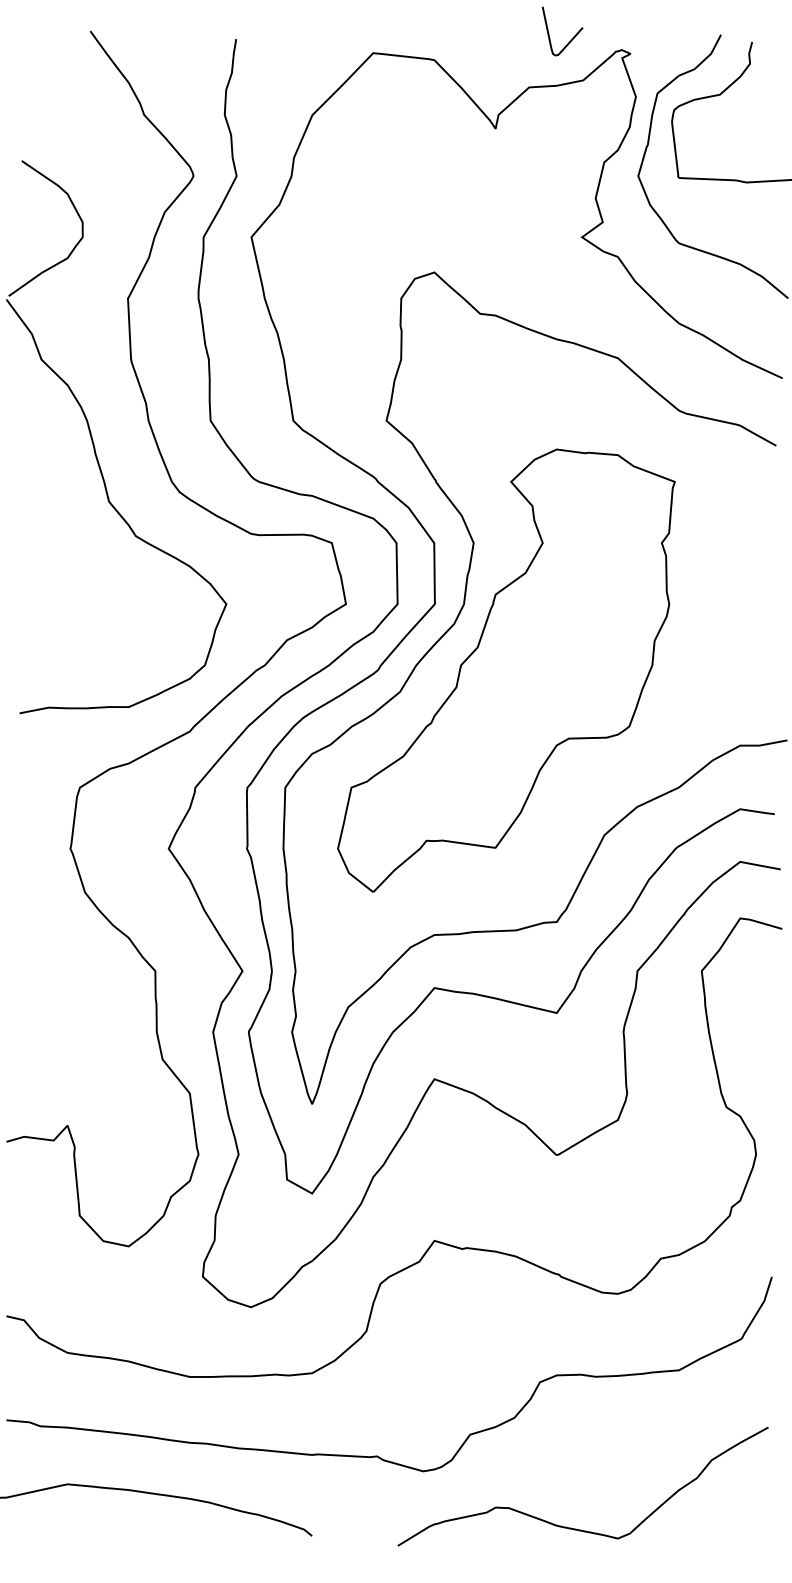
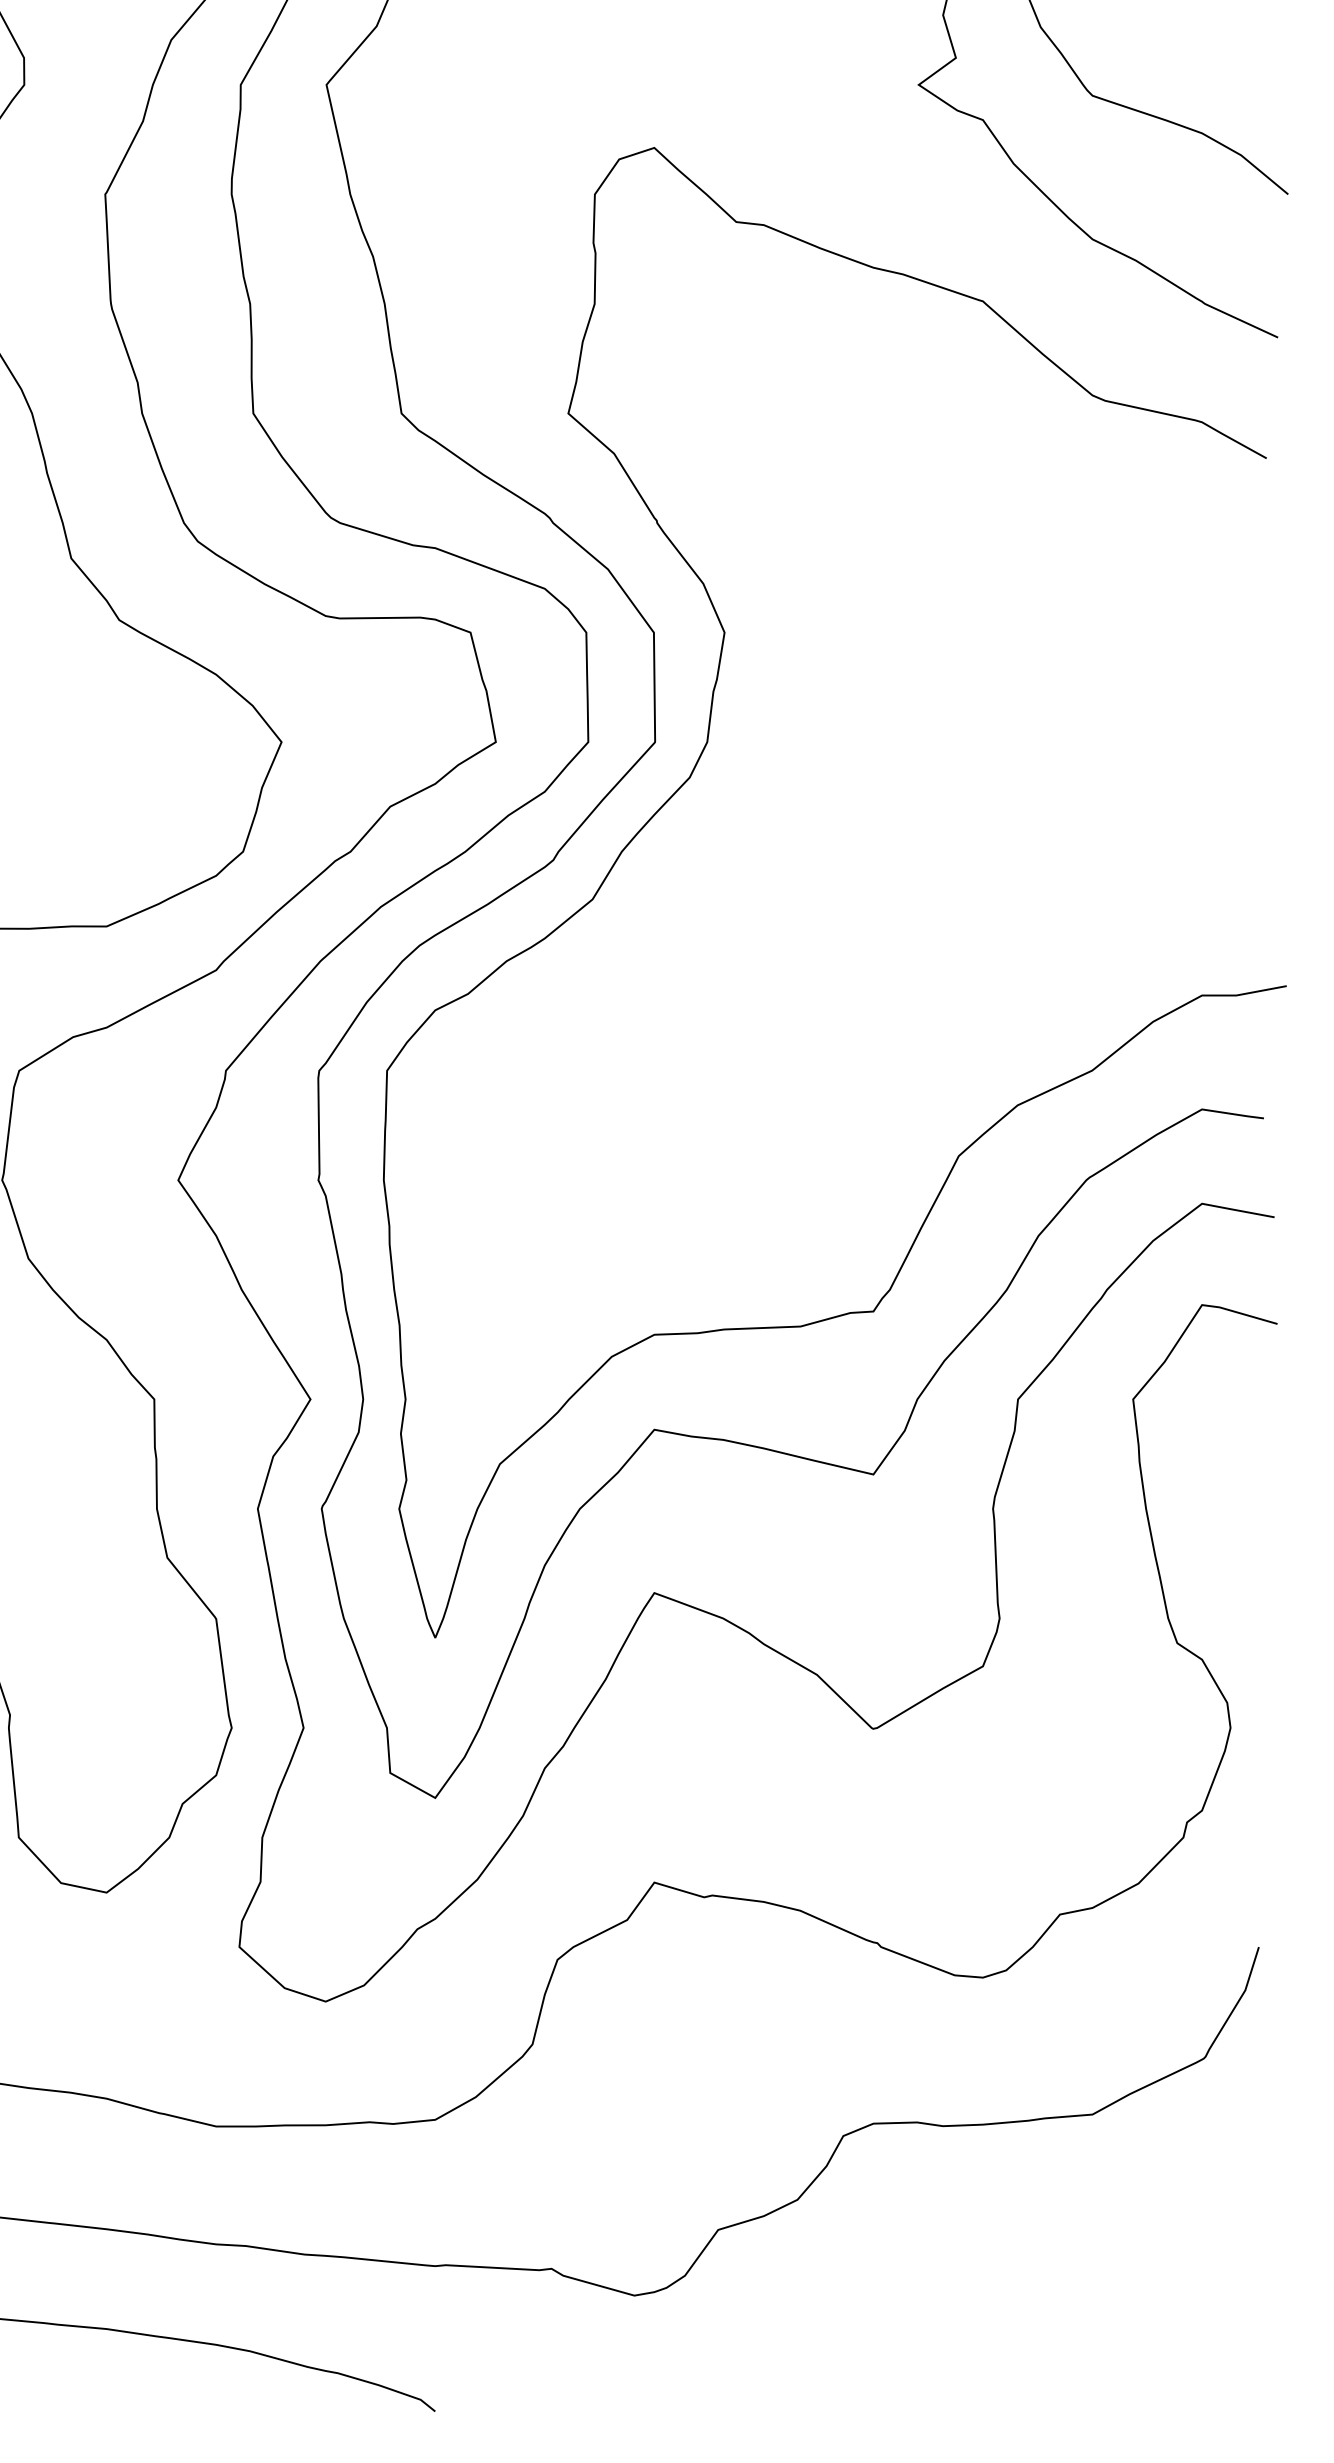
part: (506, 670) -> (783, 860), removed
curve: (576, 1528) -> (908, 2397), removed

